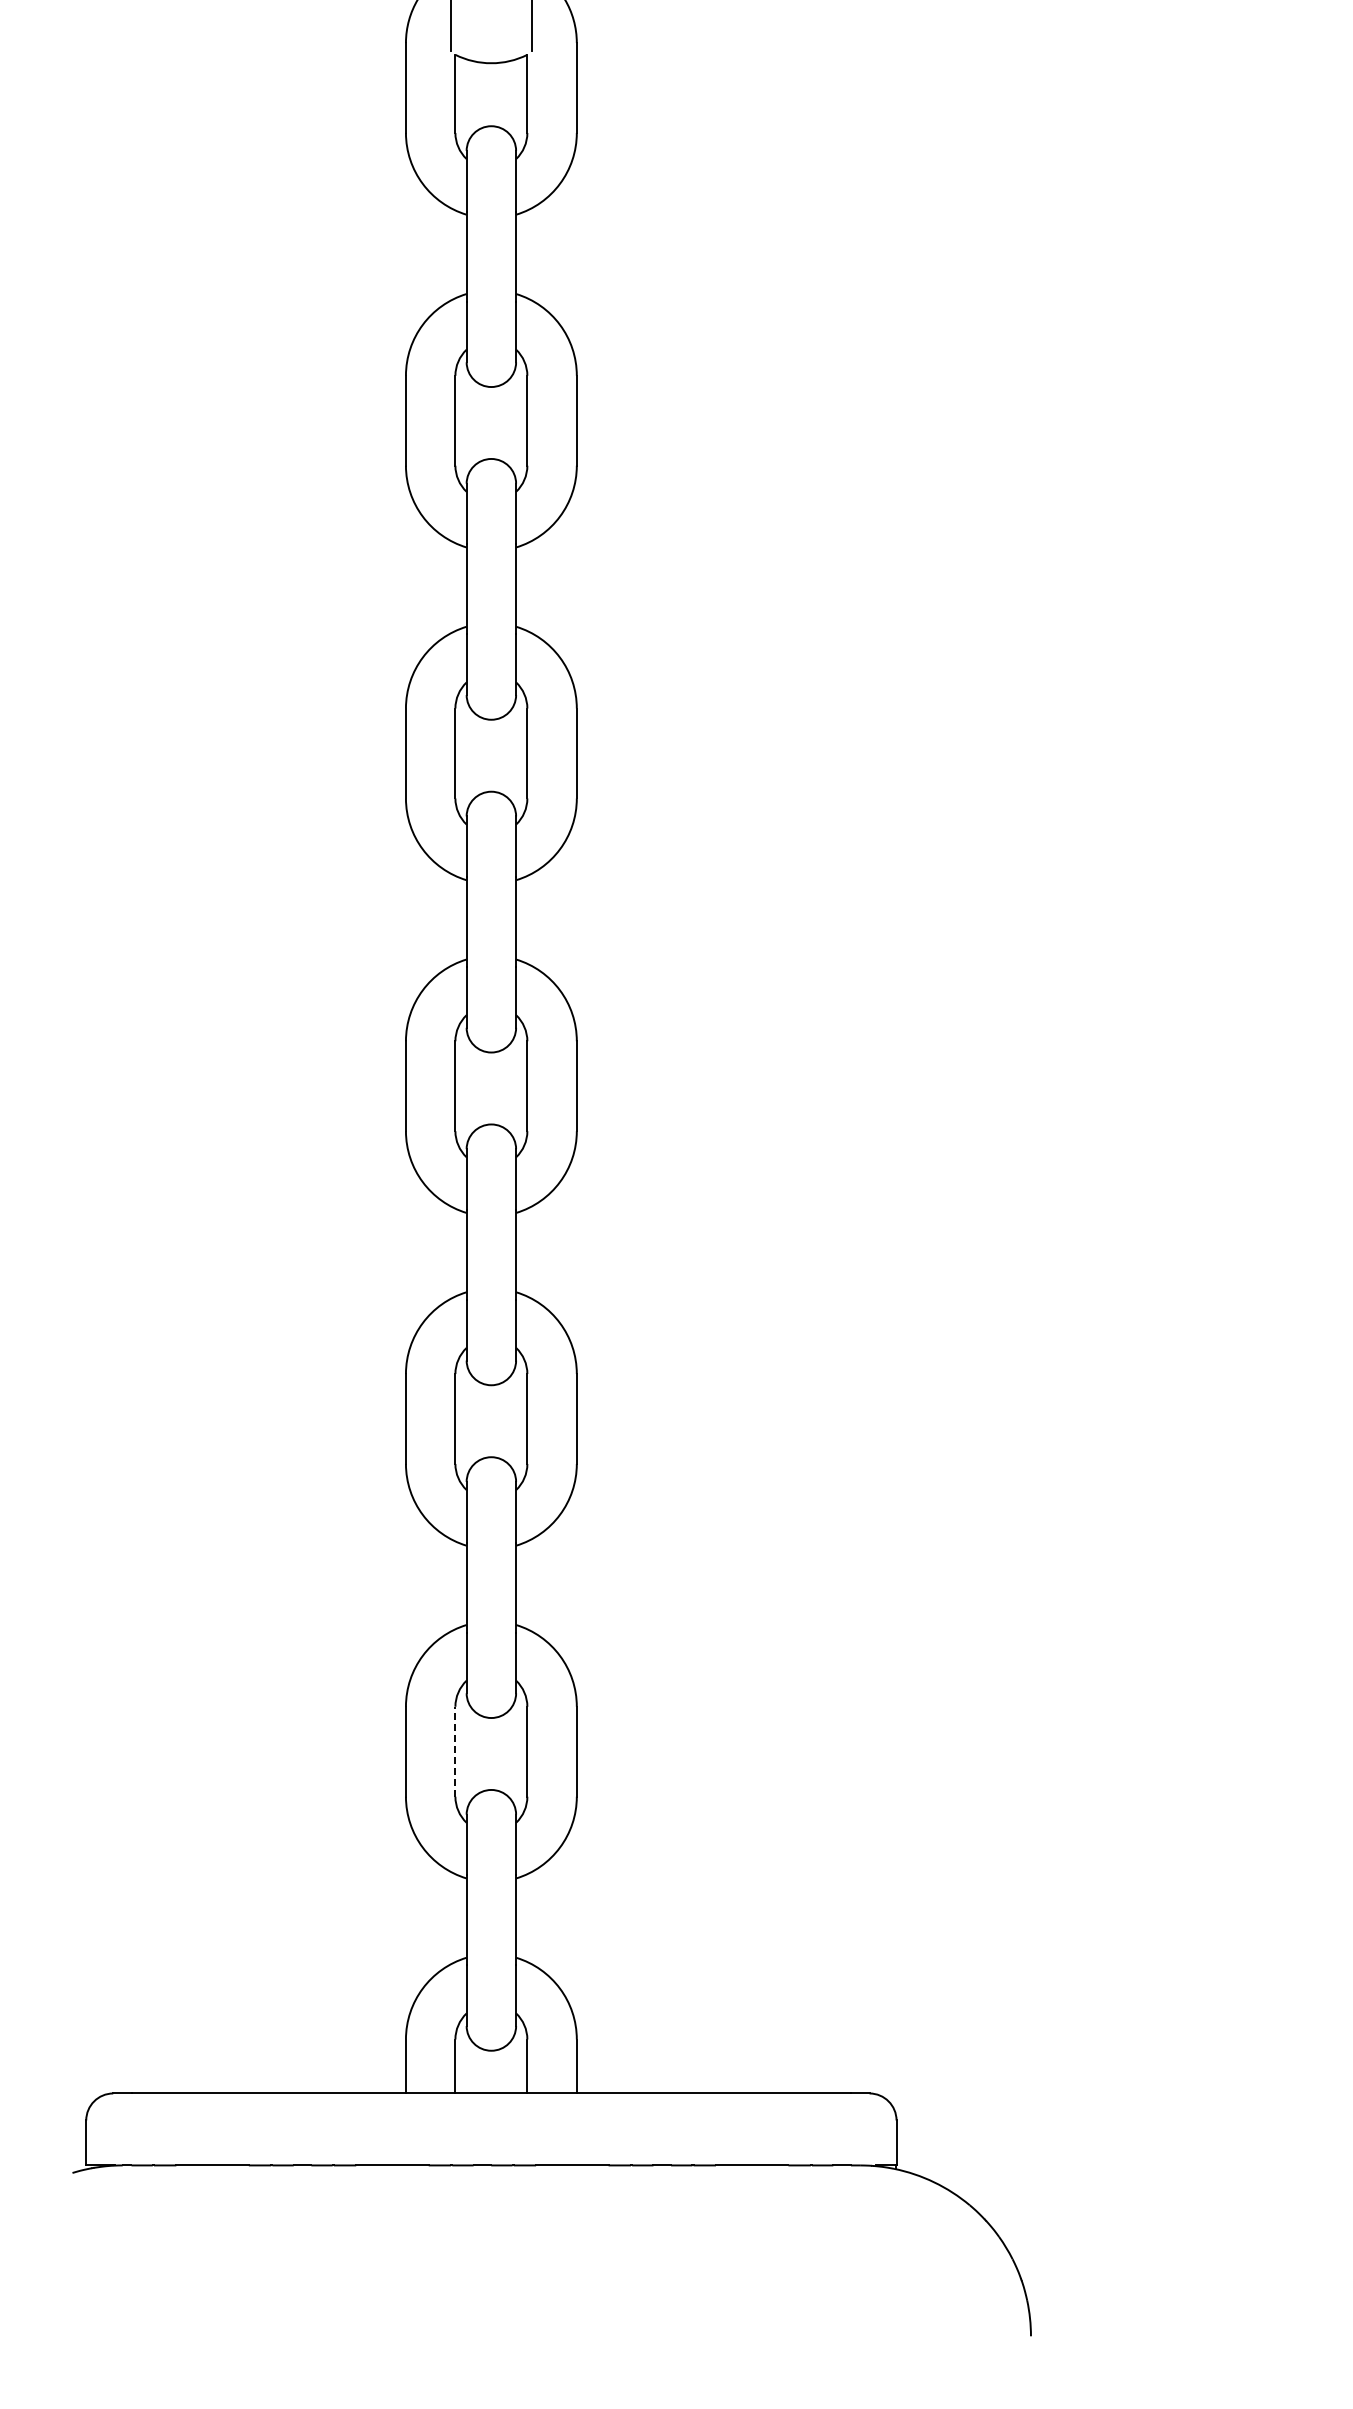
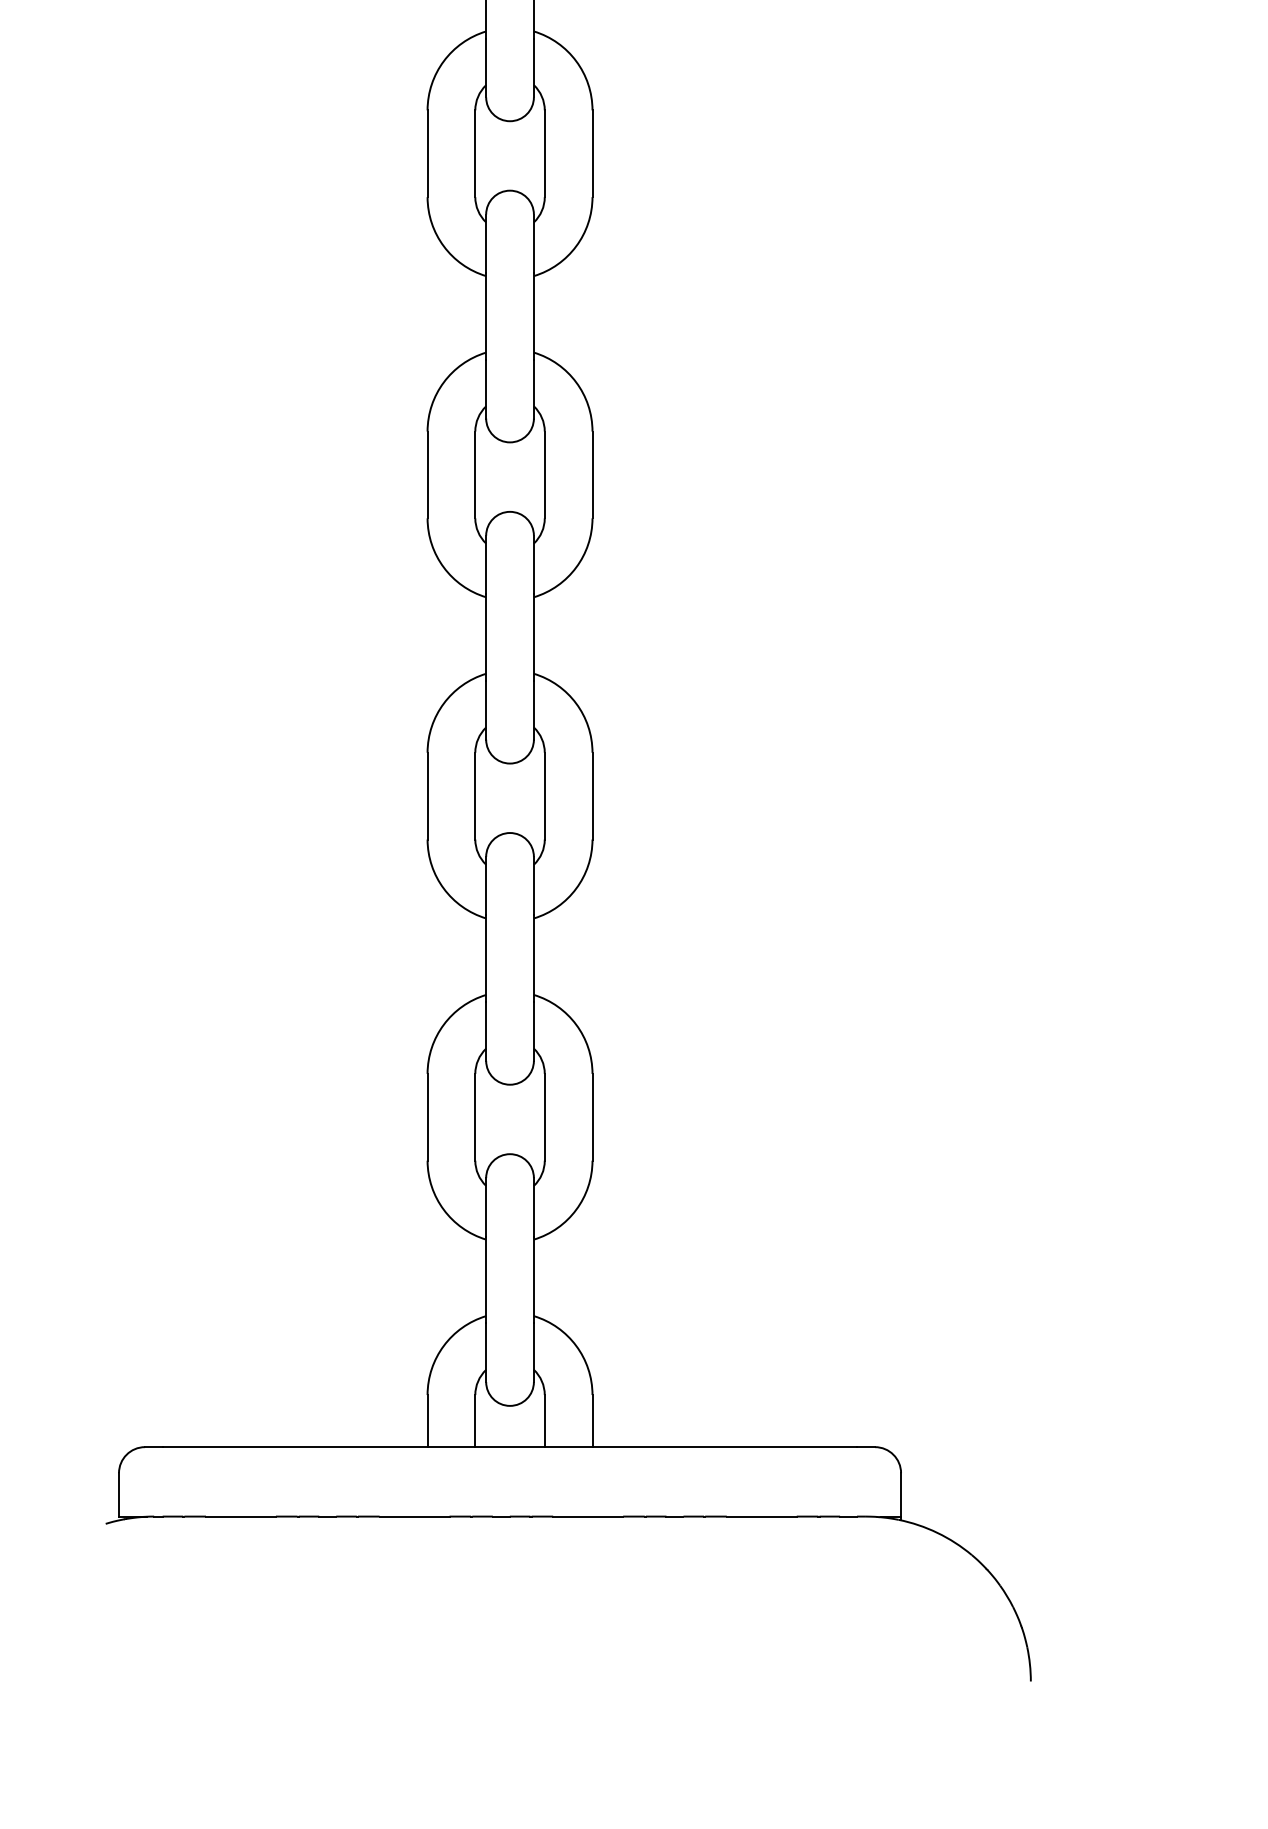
line: (455, 1751) -> (475, 1117), dashed -> solid

